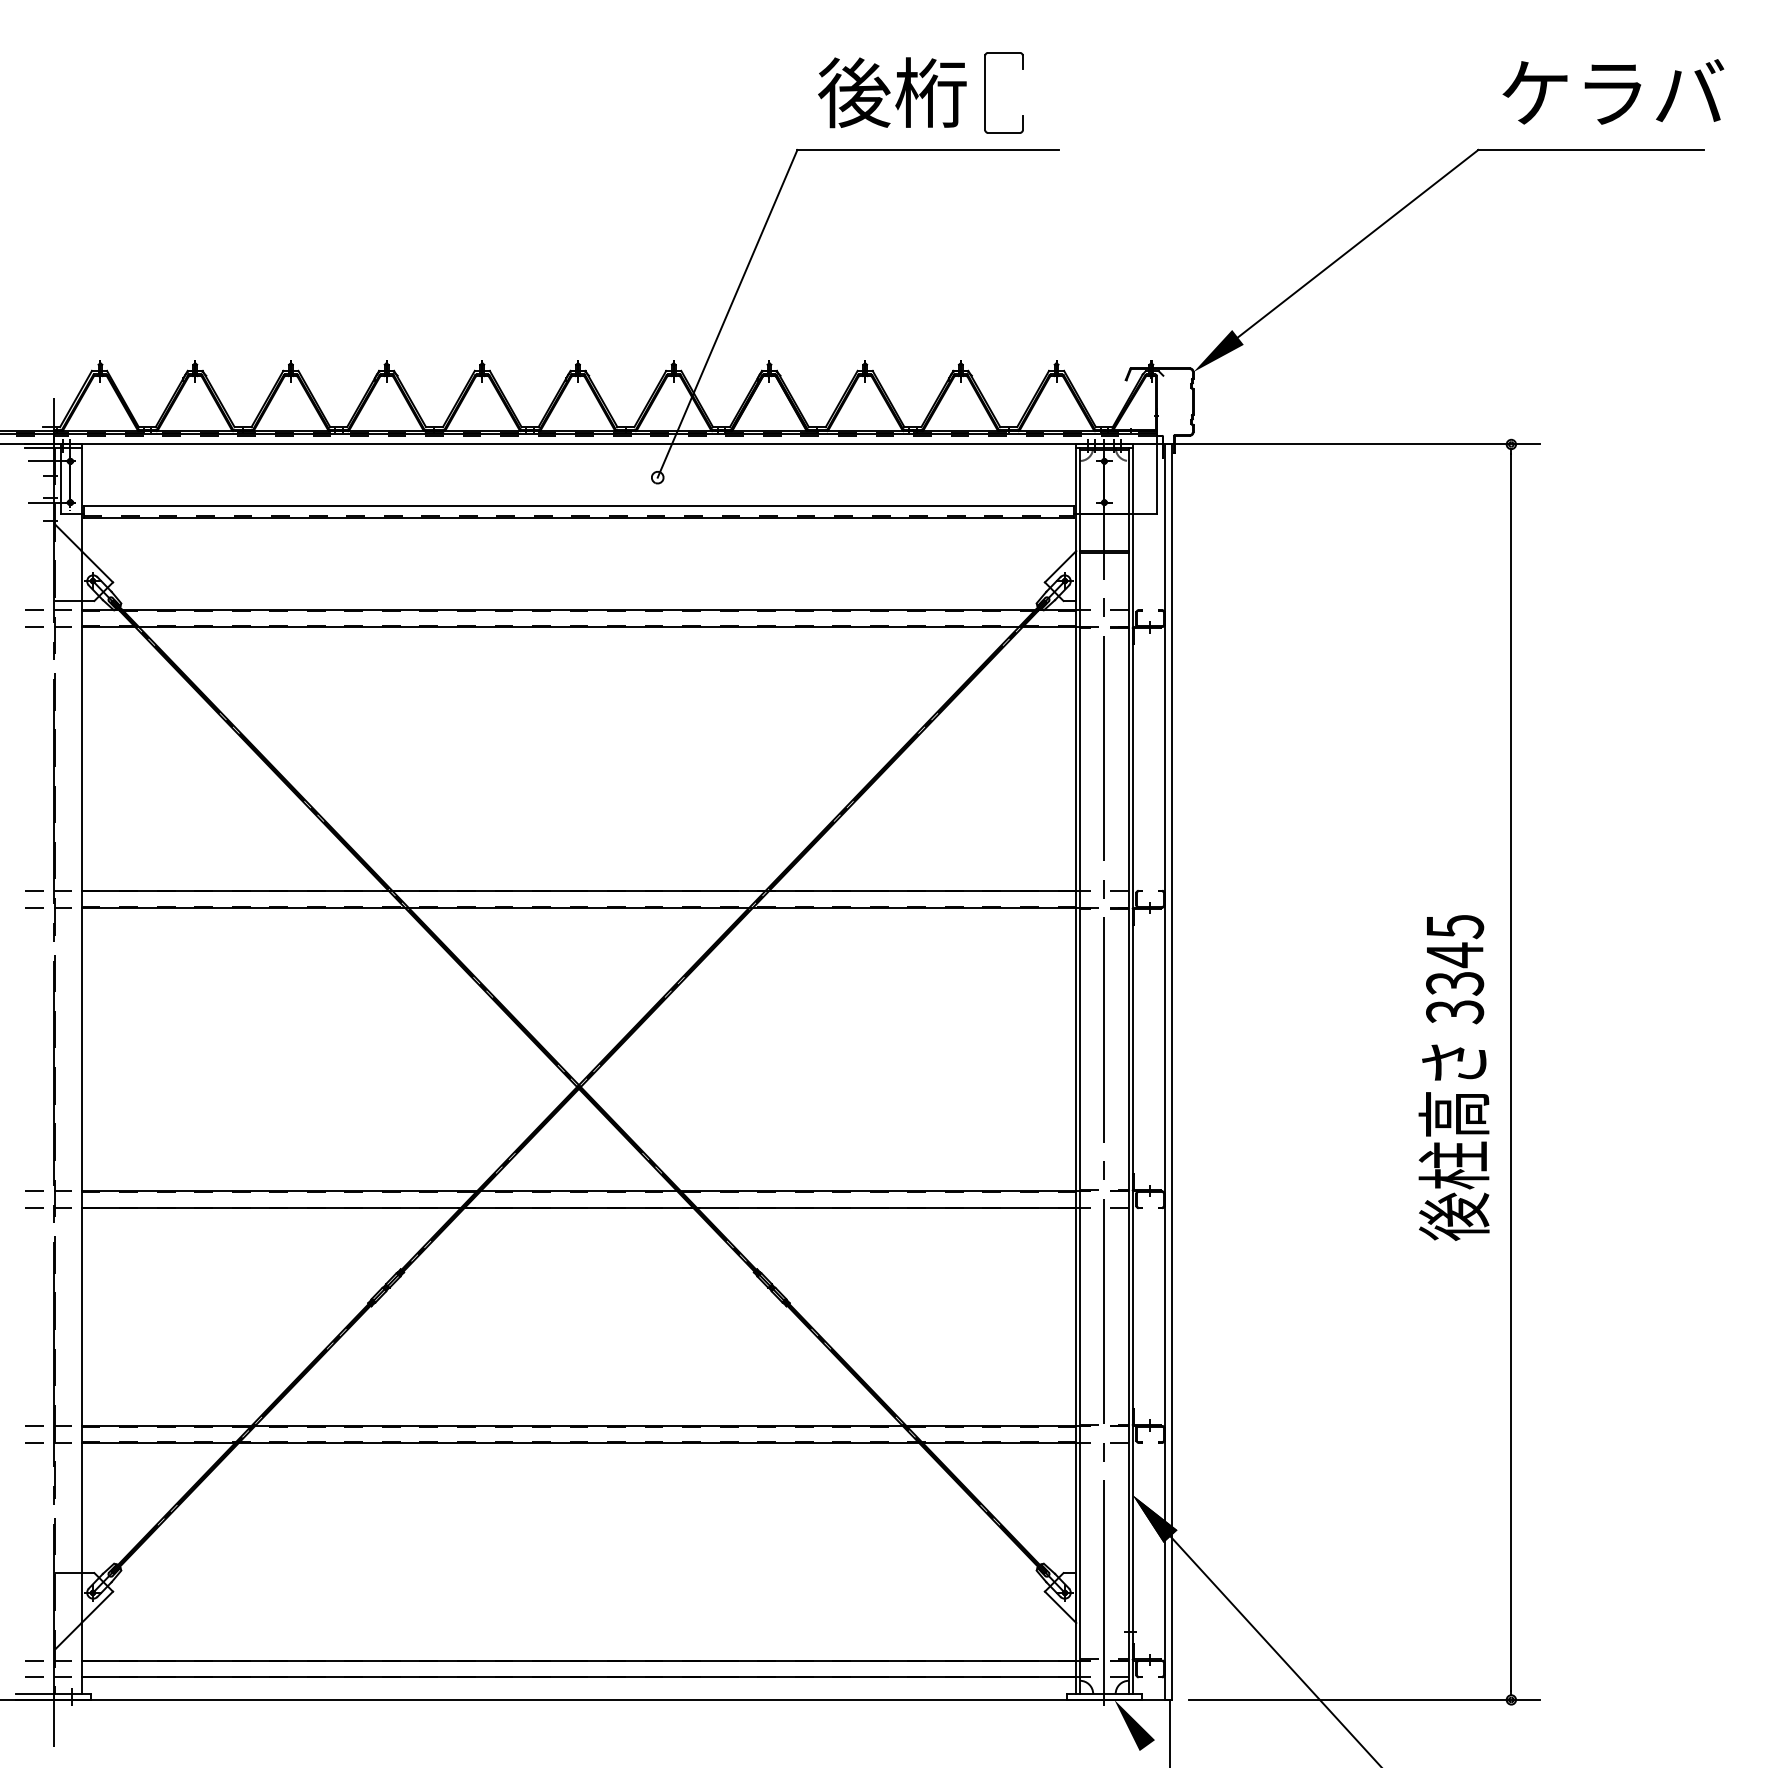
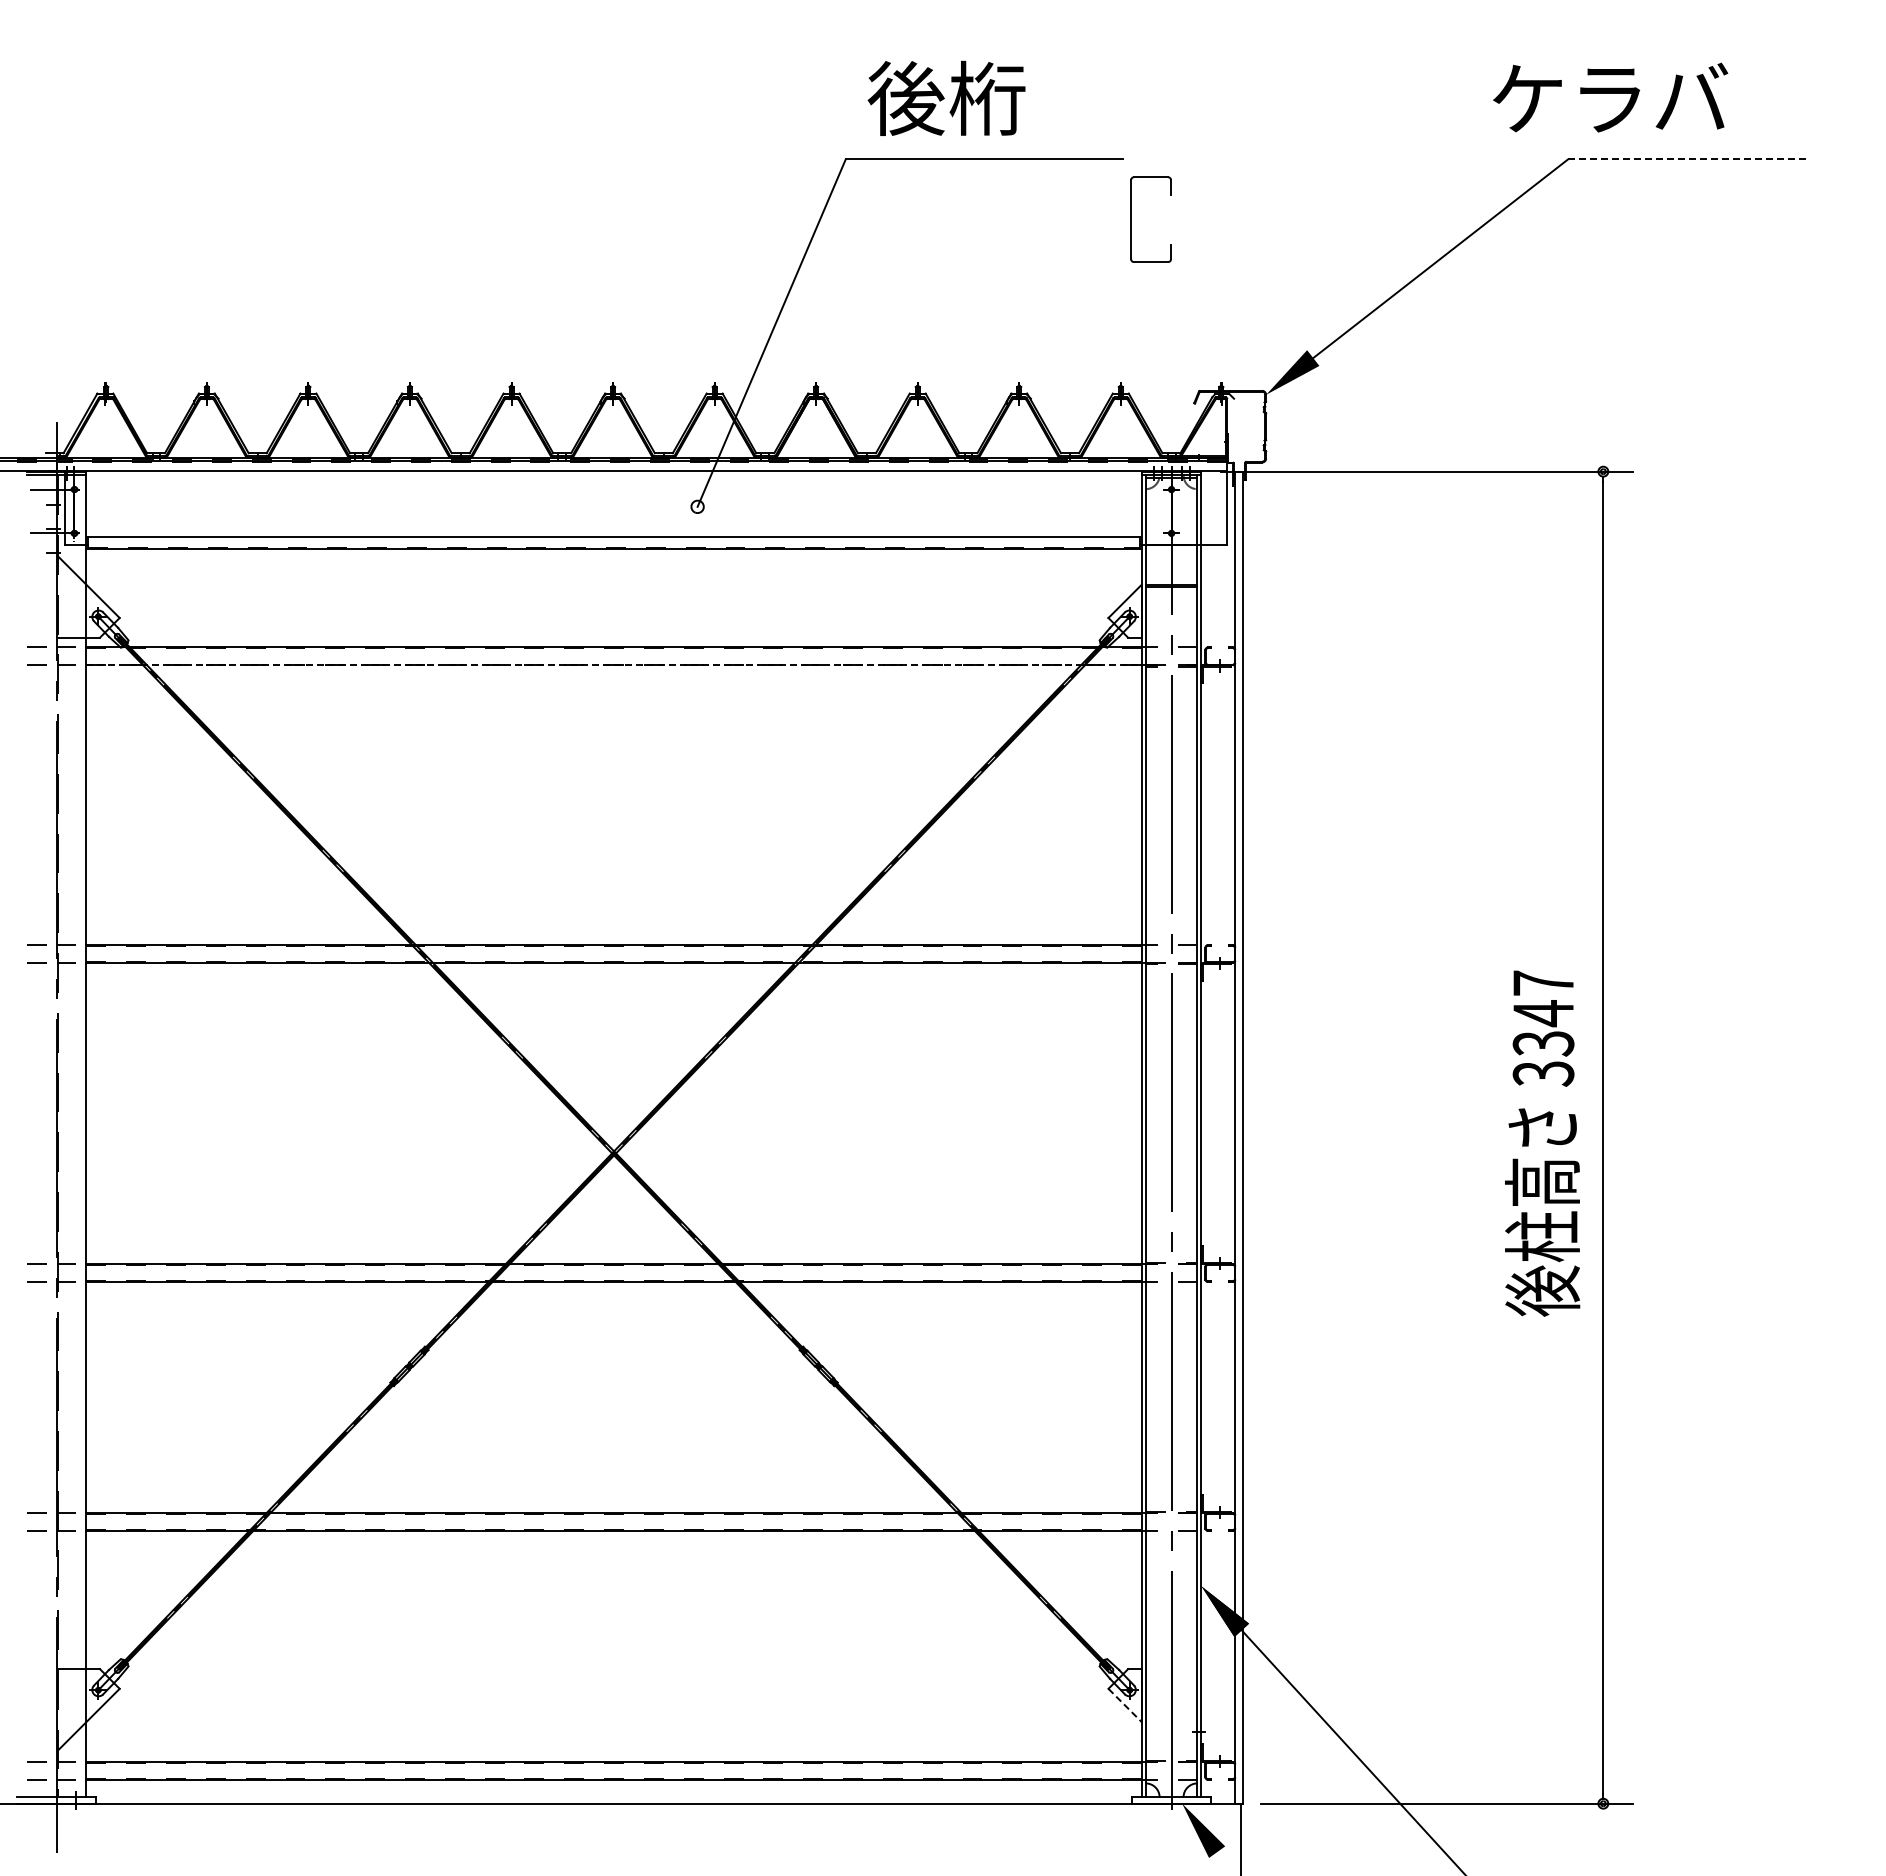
text: (1613, 91) -> (1610, 97), moved
part: (985, 92) -> (1131, 219), moved
line: (1591, 150) -> (1688, 159), solid -> dashed
line: (579, 627) -> (614, 665), solid -> dashed
text: (1454, 926) -> (1543, 983), 3345 -> 3347
line: (1061, 1607) -> (1125, 1705), solid -> dashed

